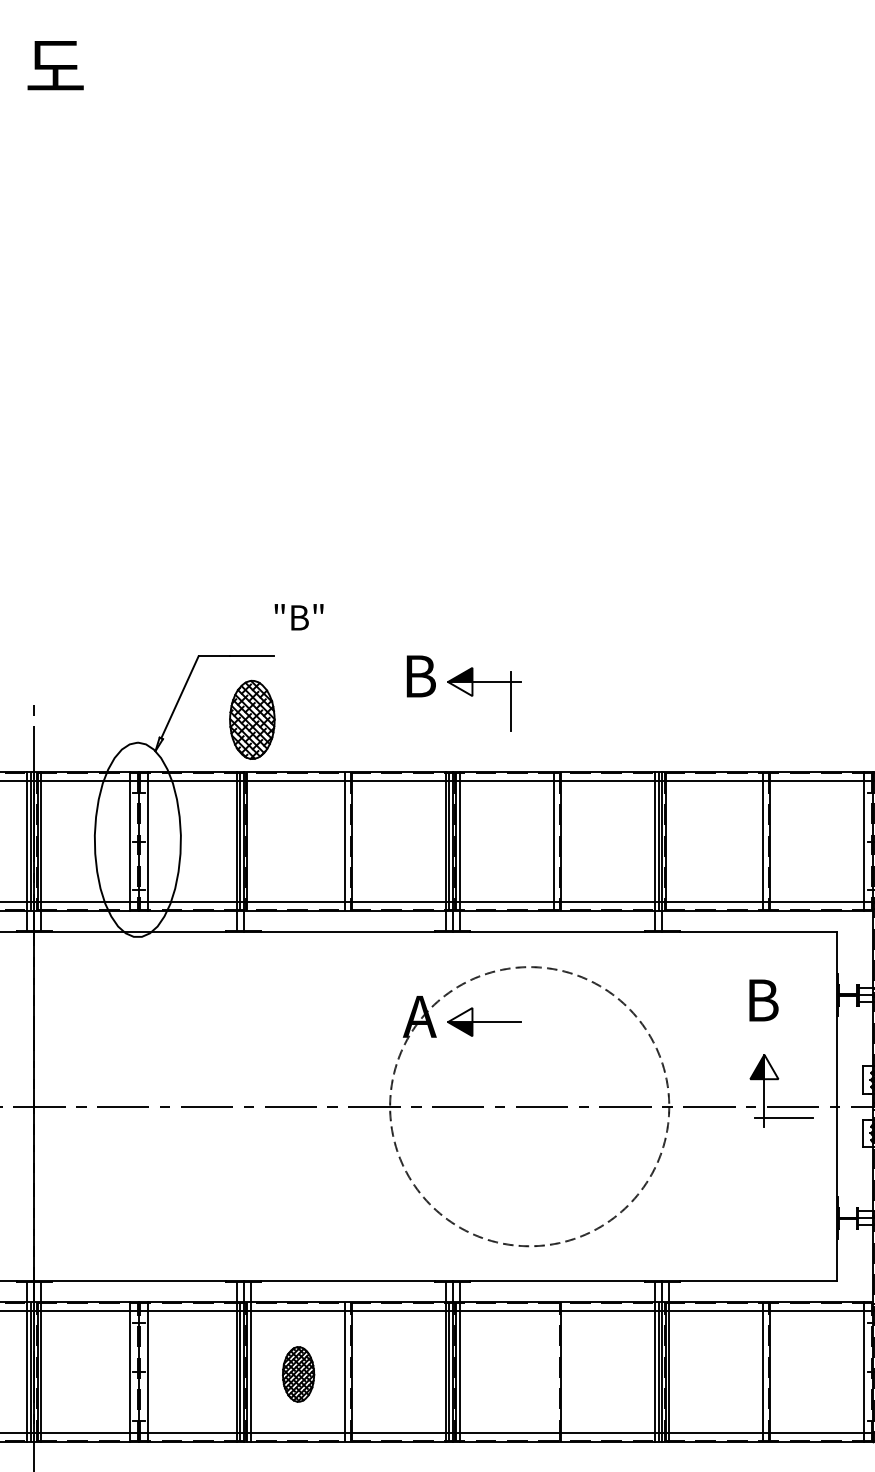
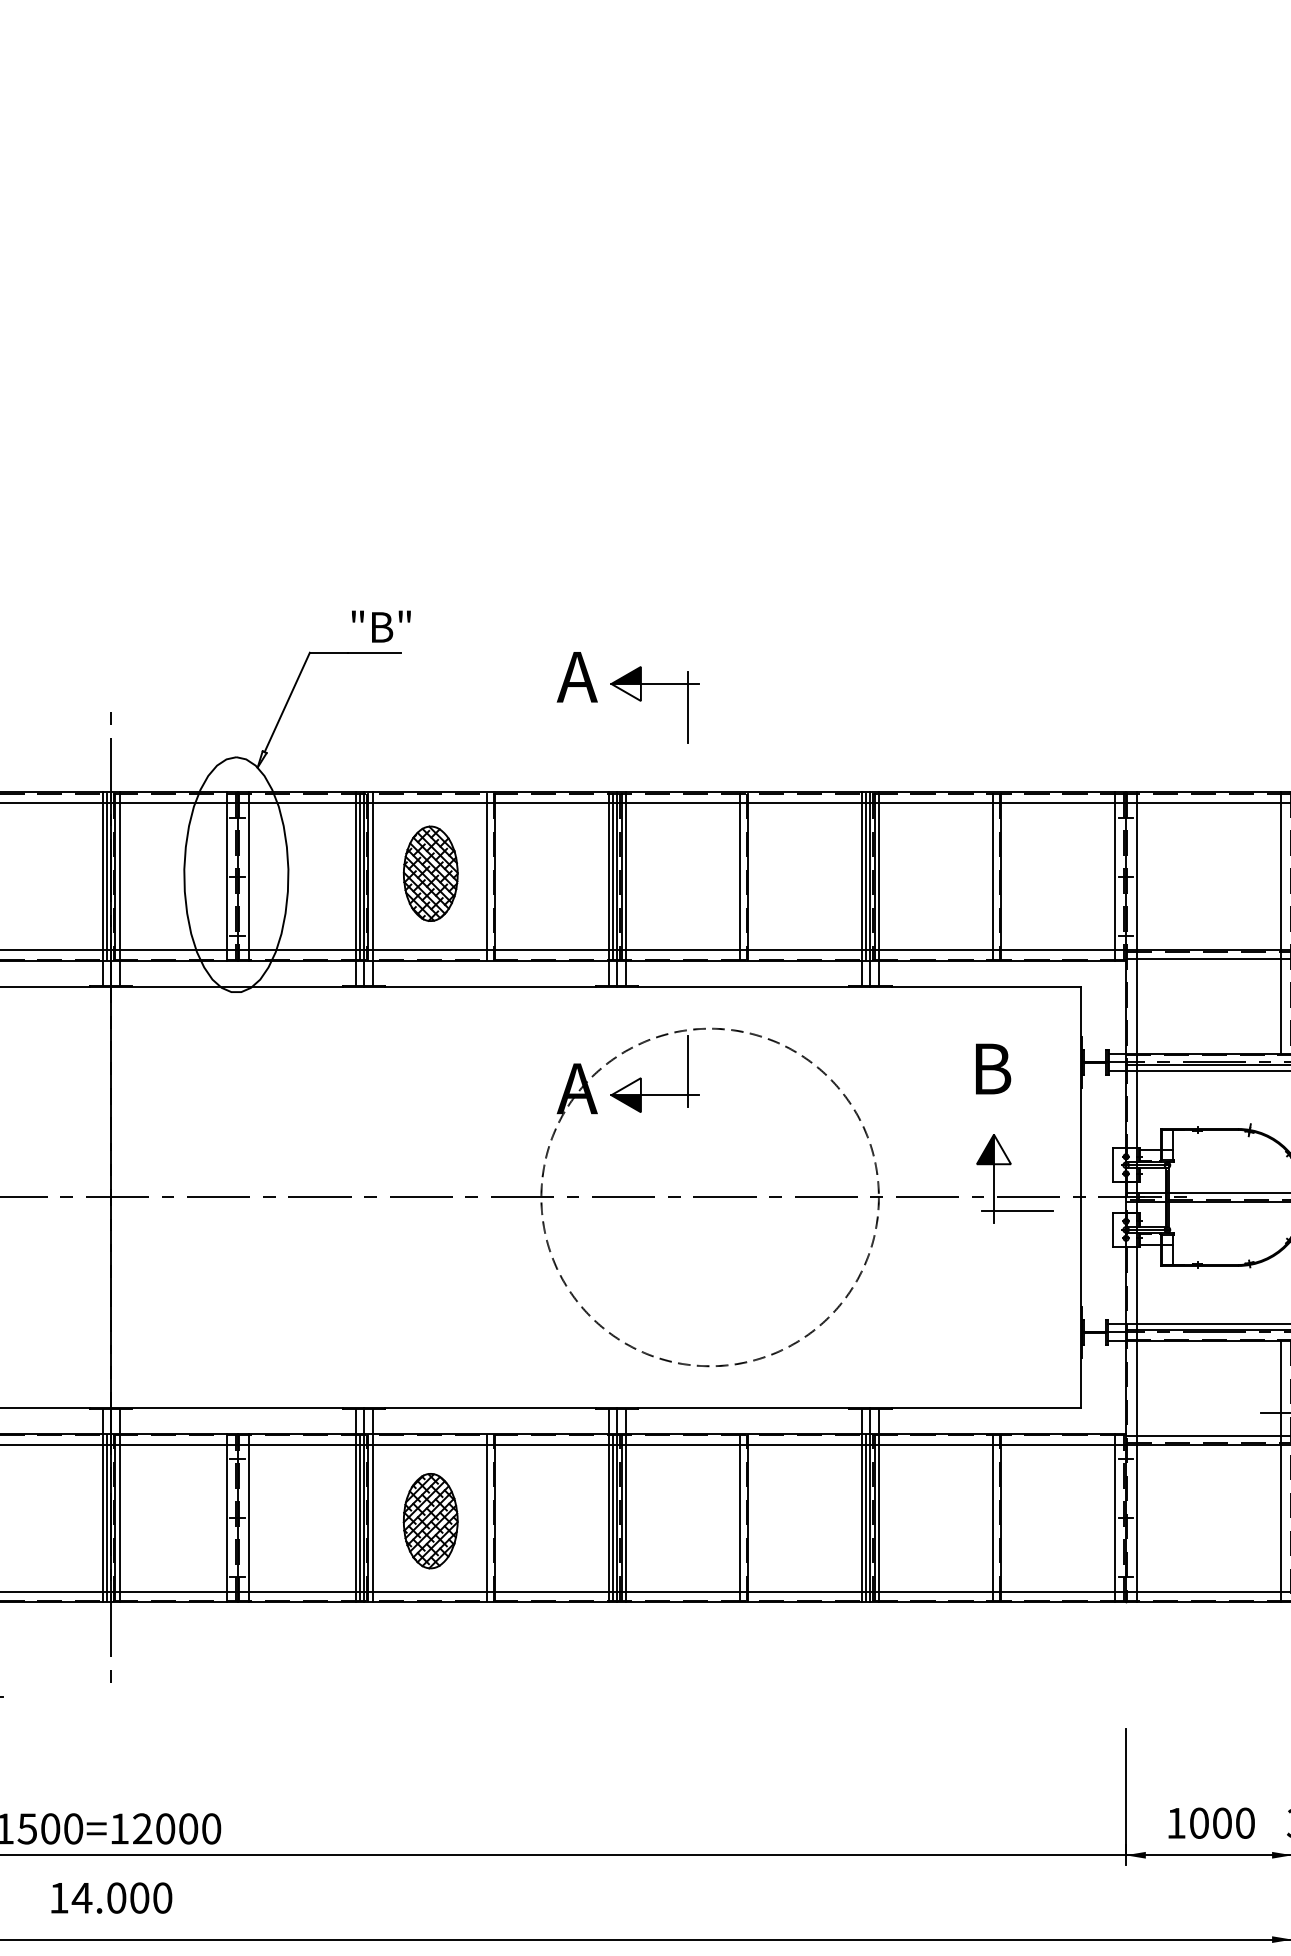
text: (299, 617) -> (381, 626), moved
text: (419, 676) -> (576, 677), B -> A
part: (252, 719) -> (430, 873), moved
line: (250, 851) -> (372, 888), added
line: (668, 851) -> (878, 888), added
line: (510, 1002) -> (687, 1071), added
line: (553, 1372) -> (739, 1518), added
part: (298, 1374) -> (430, 1521), size x1.43

